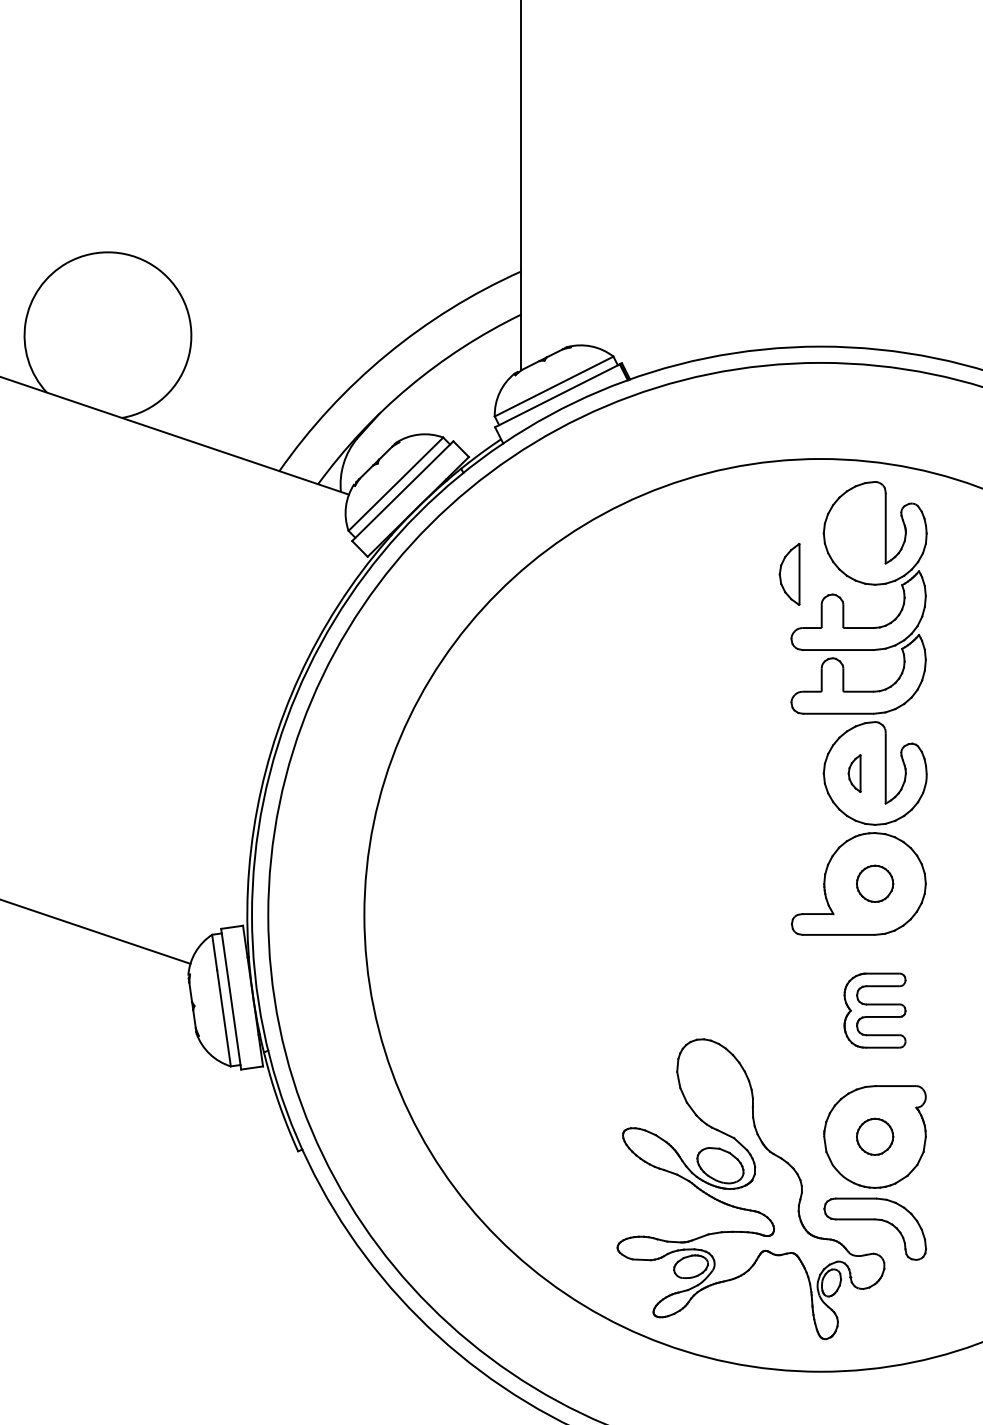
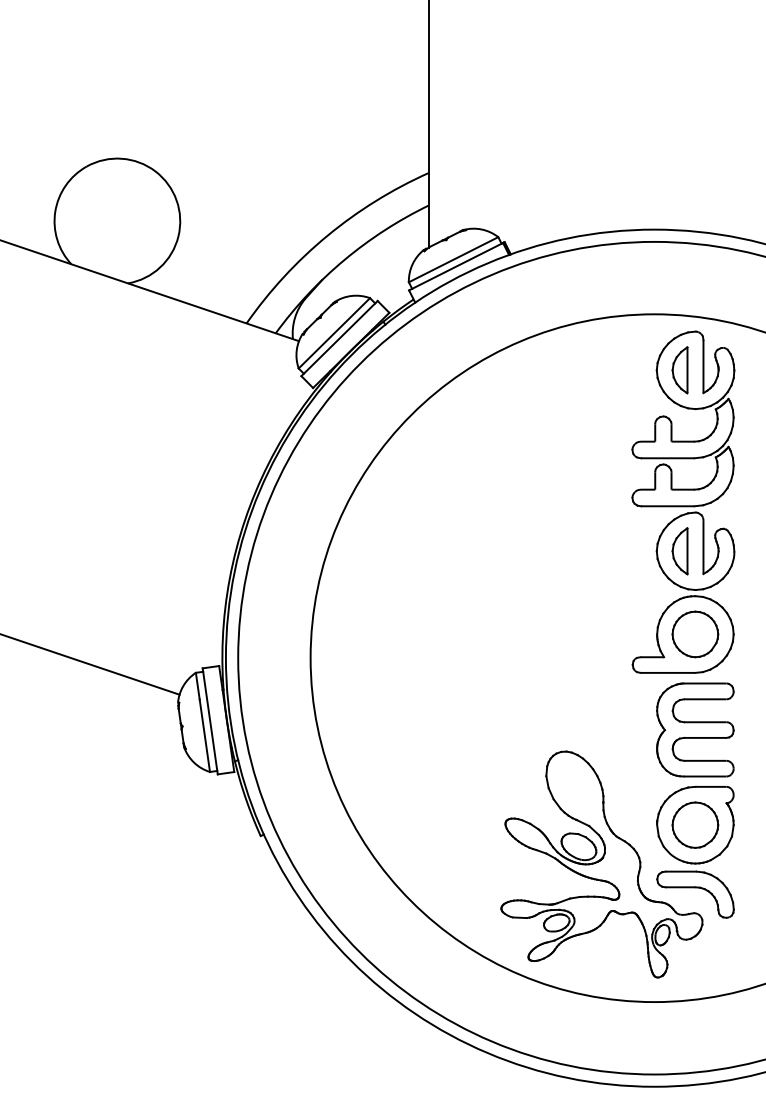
part: (788, 574) -> (679, 370), moved
part: (853, 773) -> (679, 551), size x1.67
part: (875, 883) -> (695, 634), size x1.67
part: (875, 1009) -> (695, 729), size x1.67
part: (875, 1136) -> (695, 824), size x1.67

